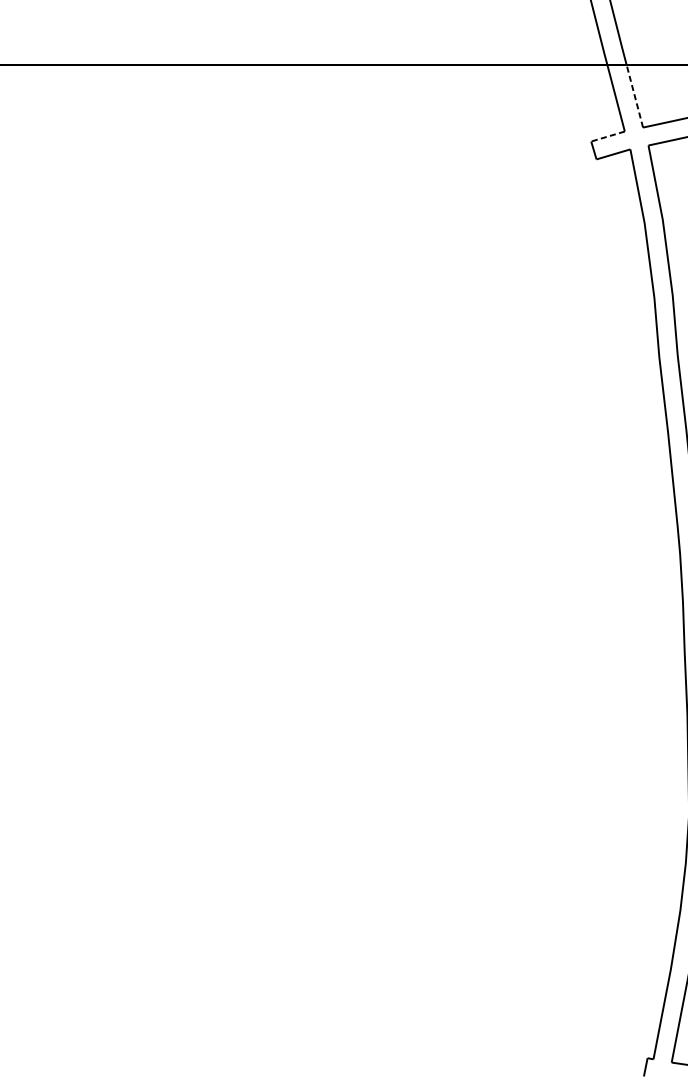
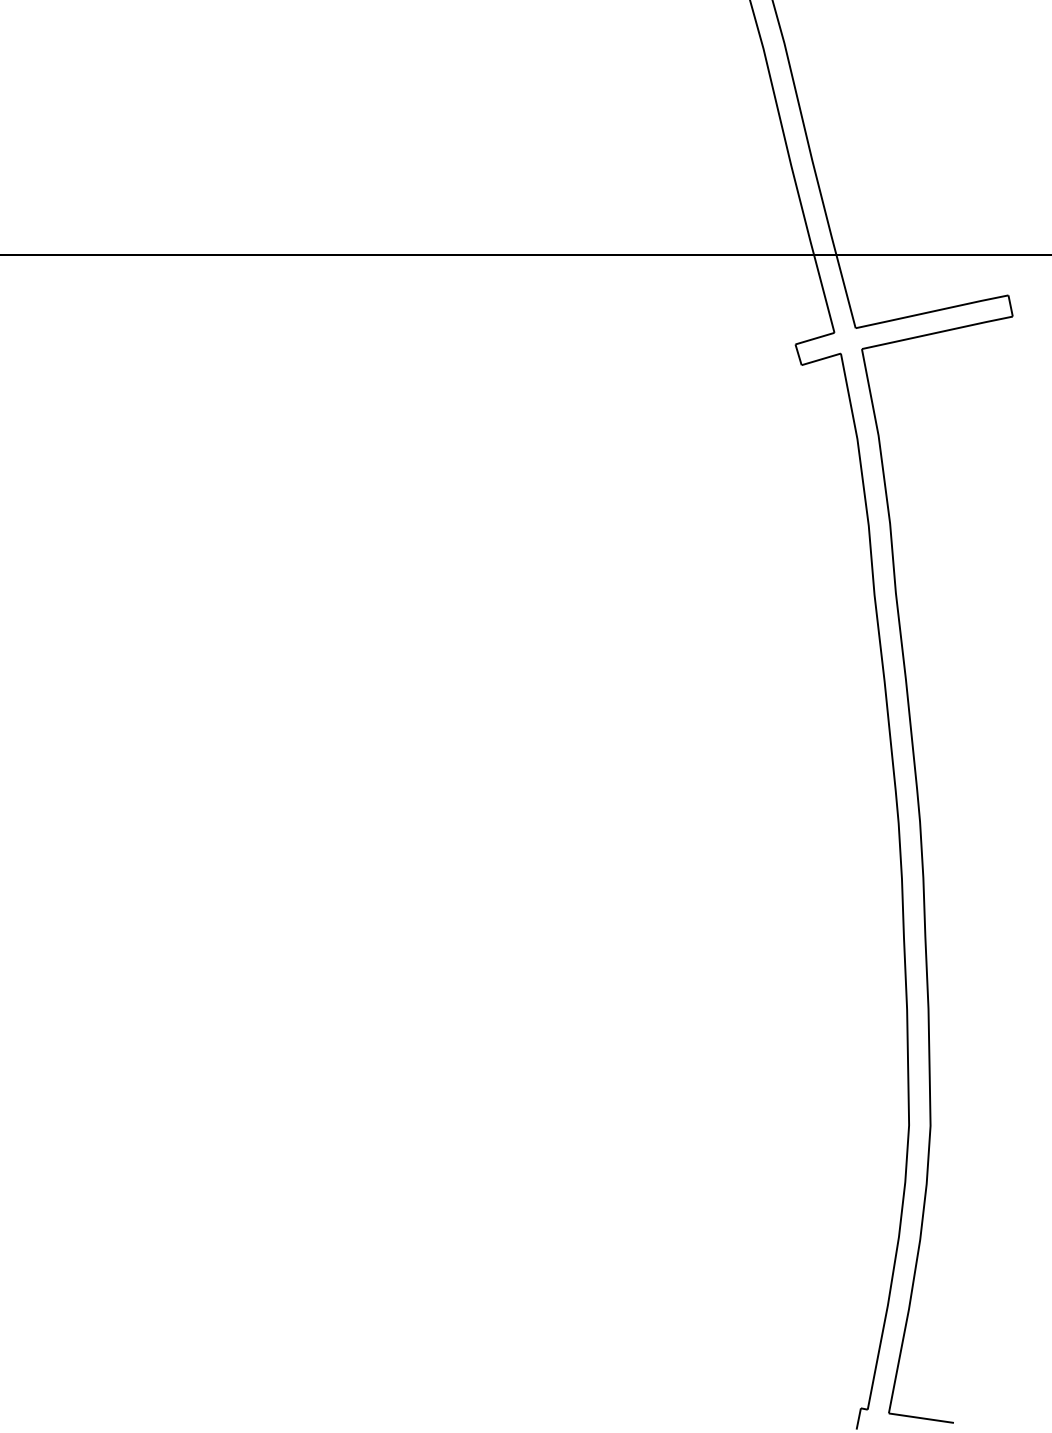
line: (635, 95) -> (846, 291), dashed -> solid
line: (607, 136) -> (814, 338), dashed -> solid

